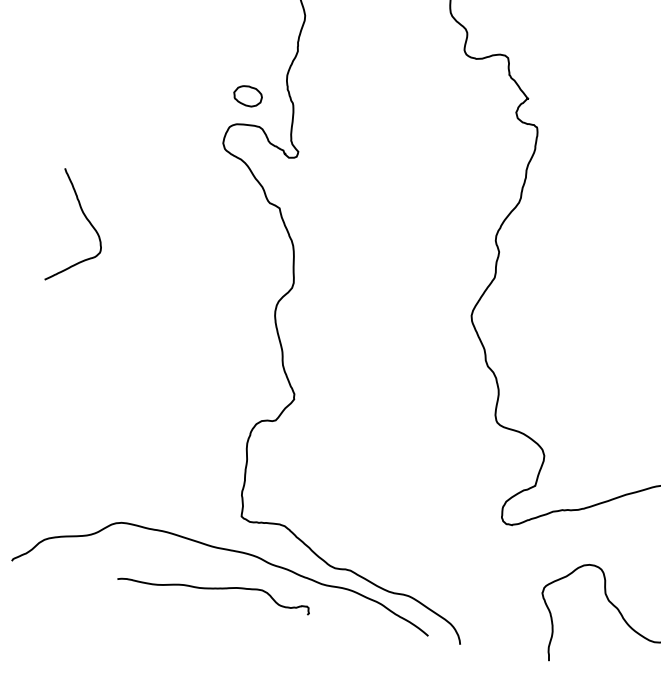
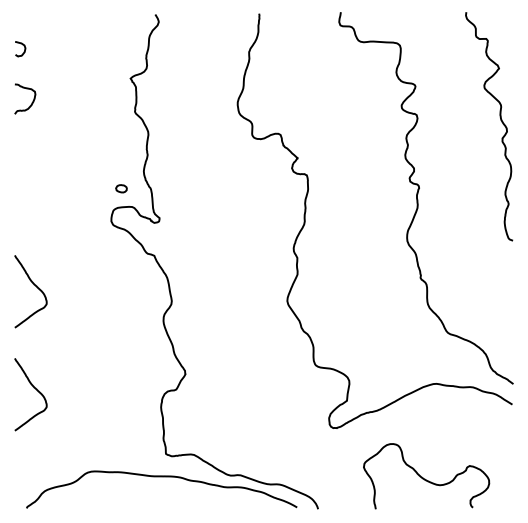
part: (248, 95) -> (121, 188), size x0.6
curve: (58, 380) -> (35, 389), added
curve: (214, 588) -> (157, 502), removed

